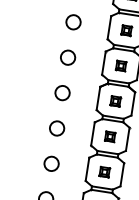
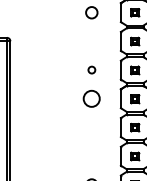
circle: (73, 22) -> (91, 41), removed
circle: (67, 56) -> (91, 69), size x0.6
circle: (62, 92) -> (91, 98), size x1.4
circle: (56, 128) -> (91, 127), removed
circle: (51, 162) -> (91, 155), removed

